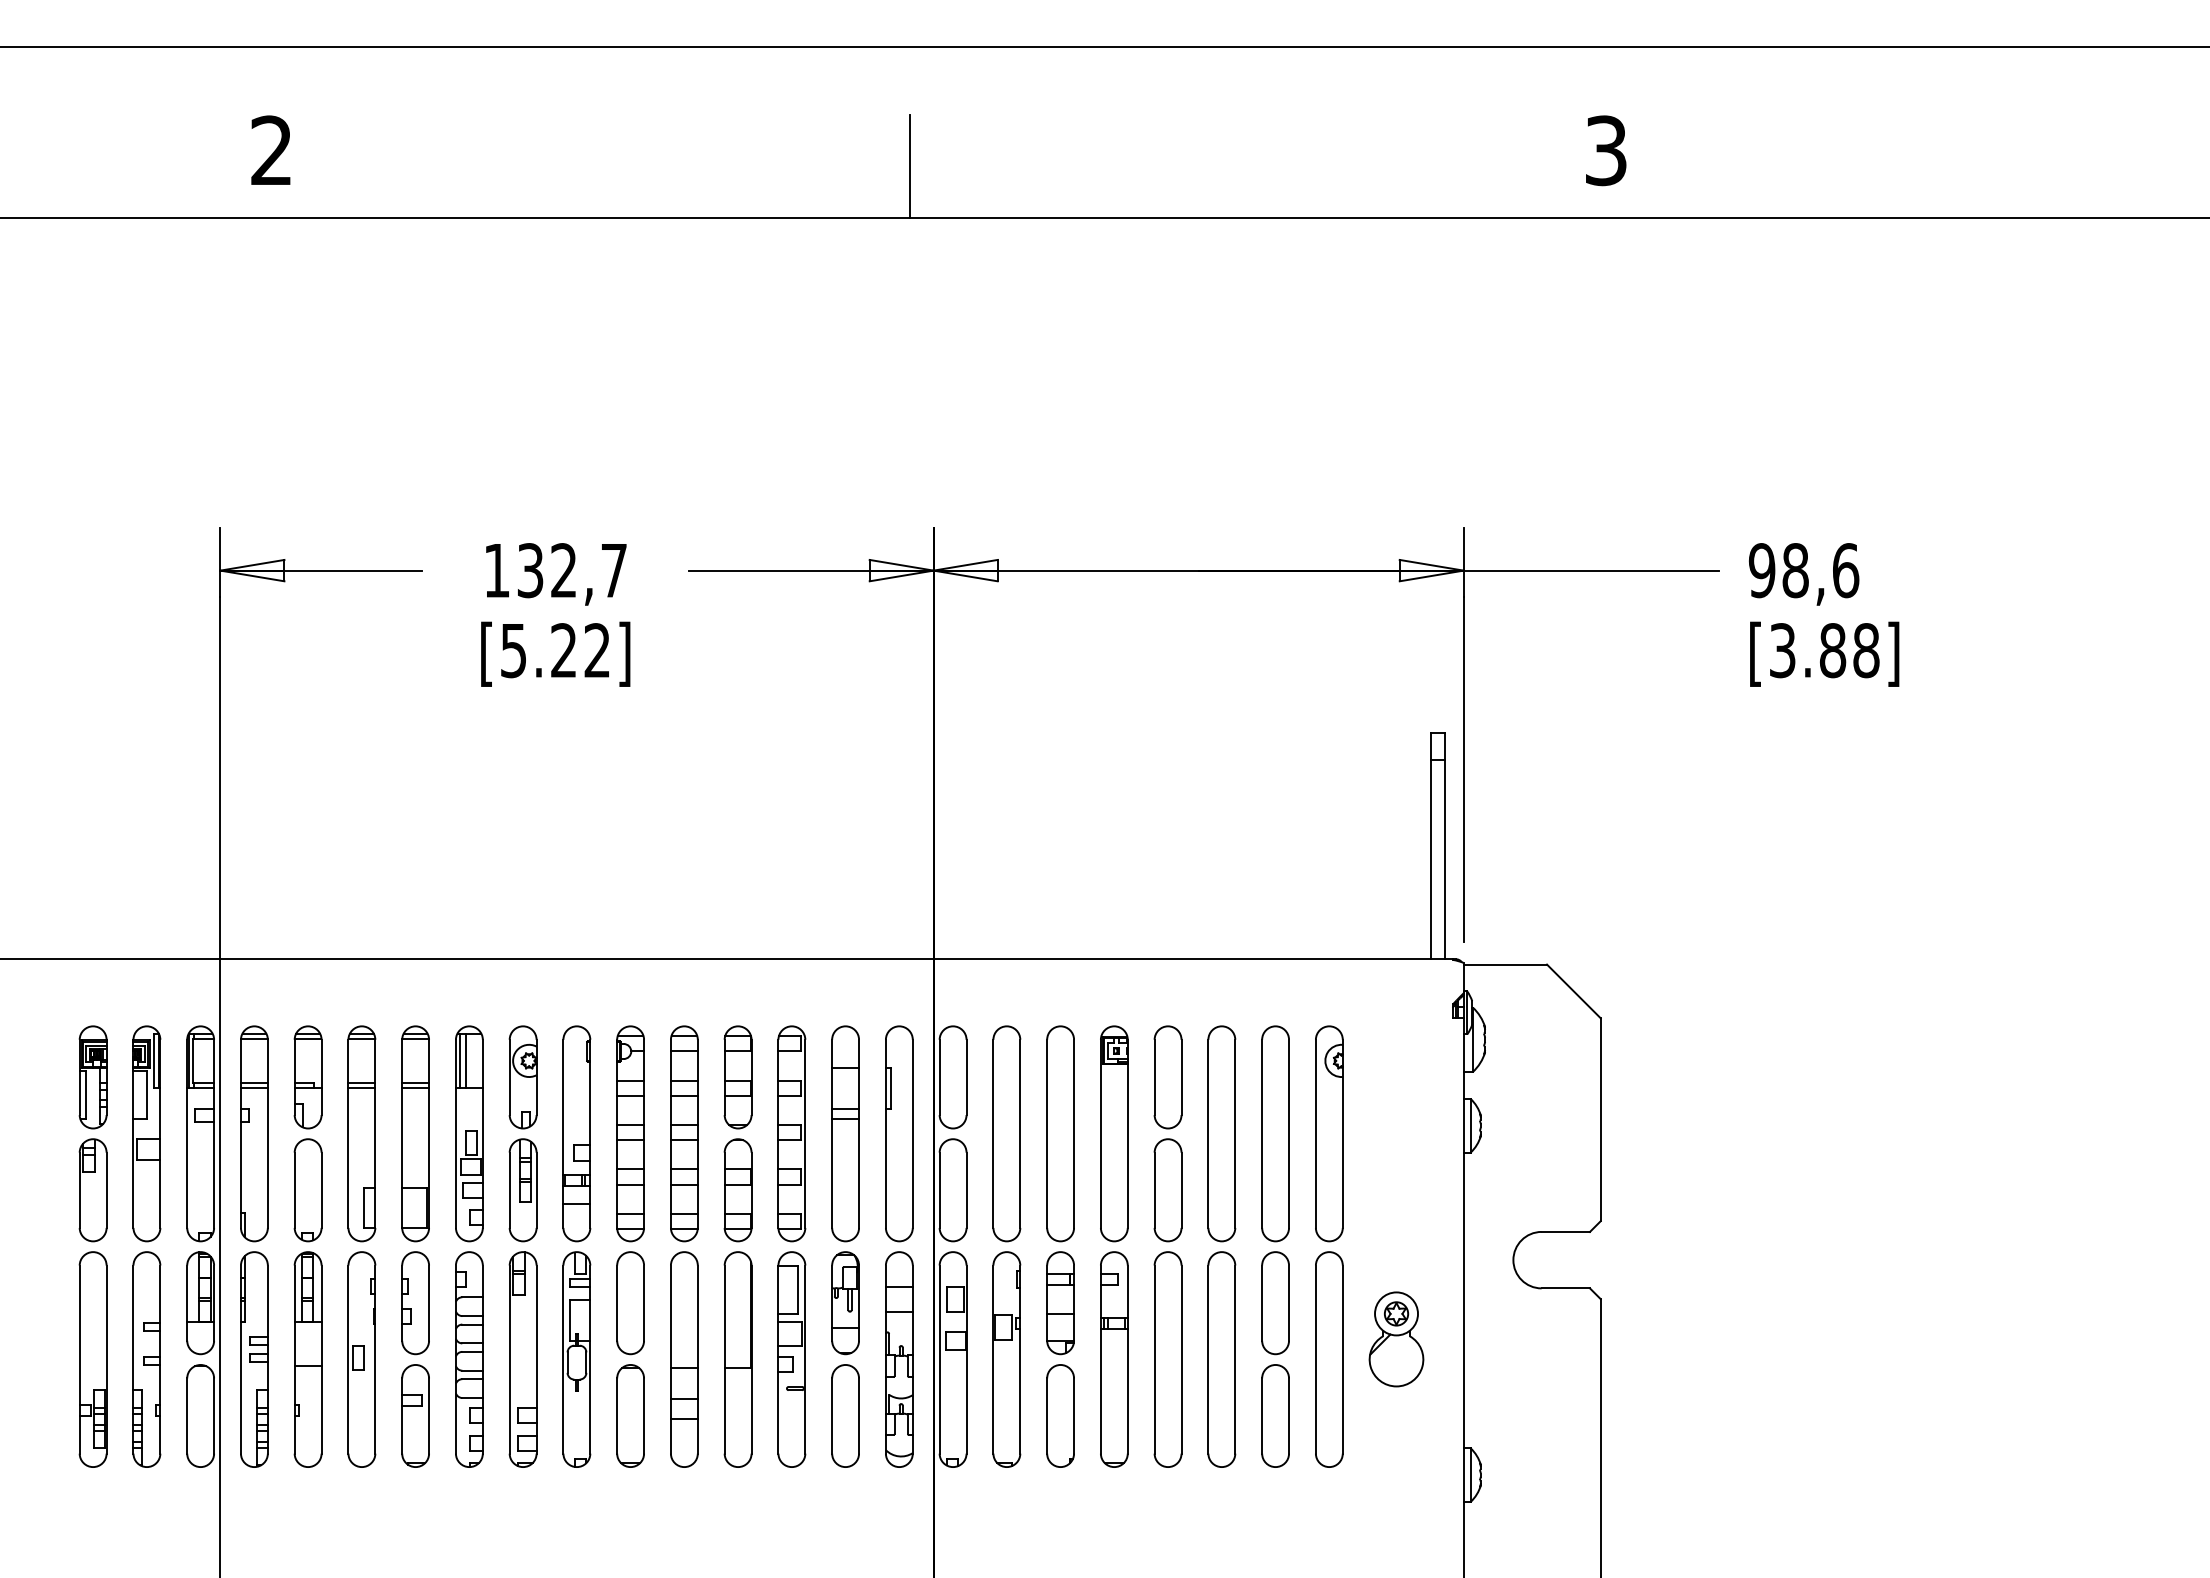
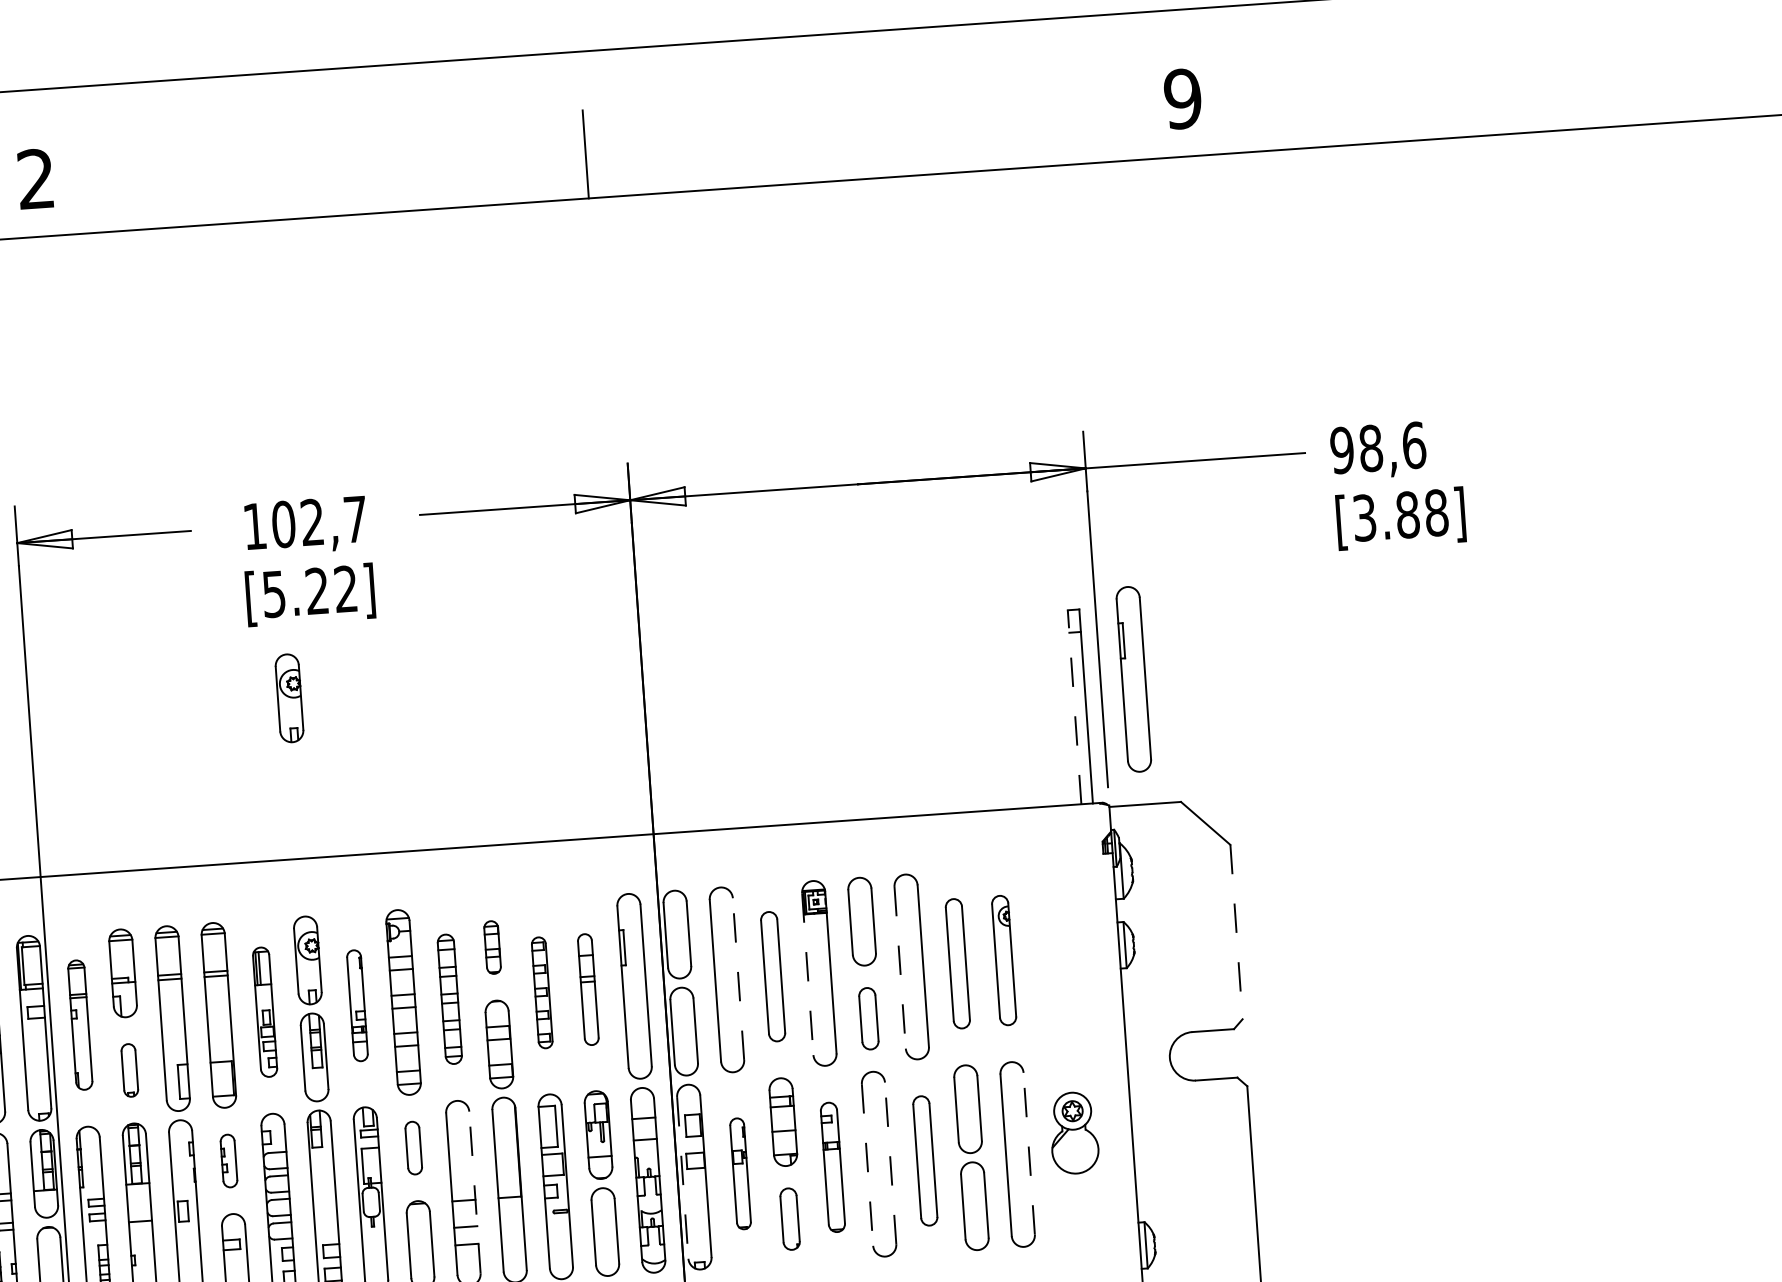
text: (1606, 150) -> (1183, 98), 3 -> 9
text: (530, 570) -> (283, 524), 132,7 -> 102,7
part: (522, 772) -> (289, 698), added
part: (1502, 818) -> (1133, 679), added
line: (1431, 846) -> (1074, 707), solid -> dashed
part: (737, 1077) -> (492, 947), size x0.6
line: (1600, 1120) -> (1236, 932), solid -> dashed
part: (254, 1133) -> (80, 1024), size x0.7
part: (469, 1133) -> (265, 1011), size x0.7
part: (576, 1133) -> (357, 1005), size x0.6
part: (684, 1133) -> (449, 998), size x0.7
part: (791, 1133) -> (541, 992), size x0.6
part: (845, 1133) -> (588, 989), size x0.6
line: (1020, 1133) -> (738, 978), solid -> dashed
part: (1060, 1133) -> (773, 976), size x0.7
part: (1275, 1133) -> (957, 963), size x0.7
part: (1329, 1133) -> (1004, 960), size x0.7
line: (1100, 1134) -> (807, 974), solid -> dashed
line: (1208, 1134) -> (900, 968), solid -> dashed
part: (307, 1190) -> (129, 1070), size x0.6
part: (1167, 1190) -> (868, 1018), size x0.7
part: (415, 1303) -> (228, 1161), size x0.6
part: (630, 1303) -> (413, 1148), size x0.6
line: (697, 1359) -> (474, 1192), solid -> dashed
part: (1006, 1359) -> (740, 1173), size x0.6
part: (1114, 1359) -> (833, 1167), size x0.7
line: (1181, 1359) -> (890, 1163), solid -> dashed
part: (1221, 1359) -> (924, 1160), size x0.7
line: (1342, 1359) -> (1028, 1153), solid -> dashed
line: (939, 1360) -> (682, 1178), solid -> dashed
line: (1154, 1360) -> (867, 1165), solid -> dashed
part: (1060, 1415) -> (789, 1218), size x0.7

